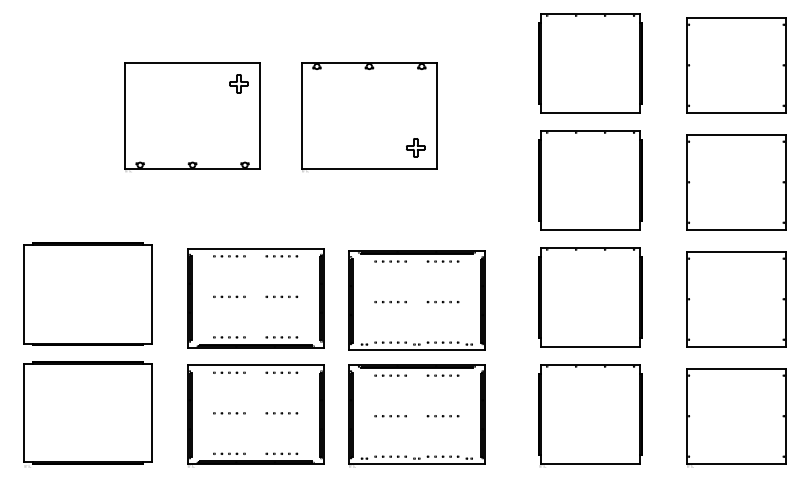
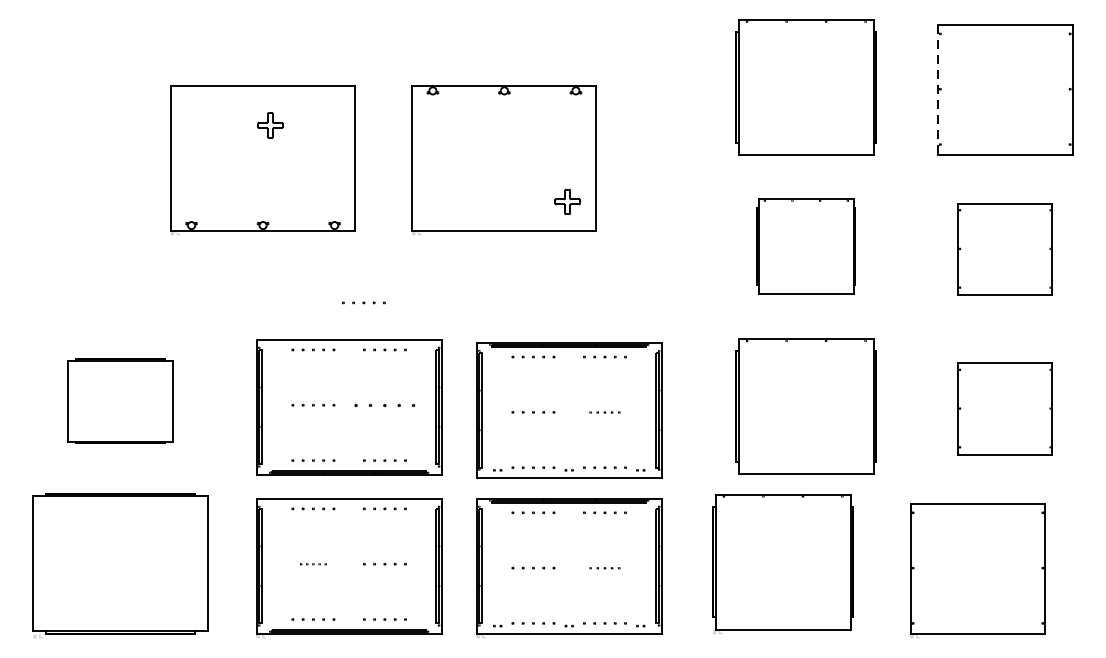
line: (687, 65) -> (938, 89), solid -> dashed
part: (238, 83) -> (269, 124), moved
part: (590, 180) -> (806, 246), size x0.7
part: (736, 182) -> (1005, 249), size x0.7
part: (266, 221) -> (363, 302), added
part: (87, 293) -> (119, 400), size x0.6
part: (281, 296) -> (384, 404), size x1.4
part: (736, 299) -> (1005, 408), size x0.7
part: (442, 302) -> (604, 412), size x0.7
part: (229, 413) -> (313, 564), size x0.6
part: (590, 415) -> (782, 563), moved
part: (442, 416) -> (604, 568), size x0.7
part: (736, 417) -> (978, 569), moved

